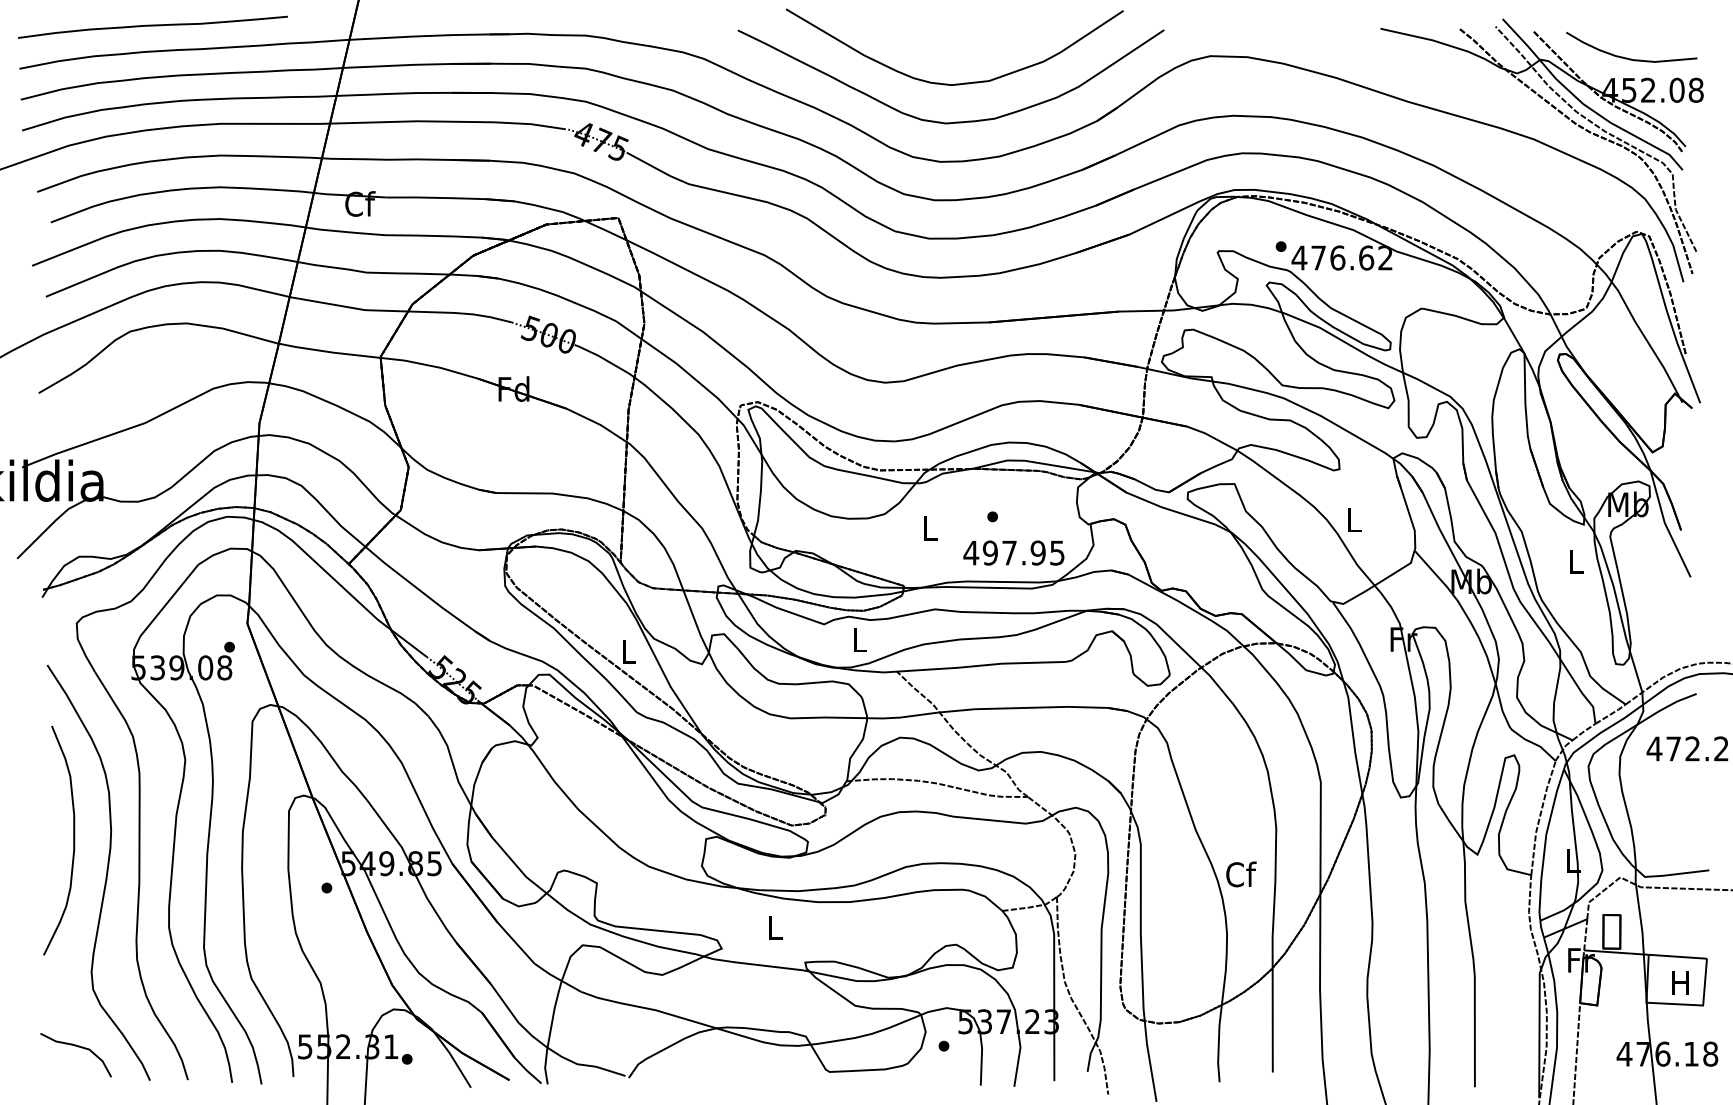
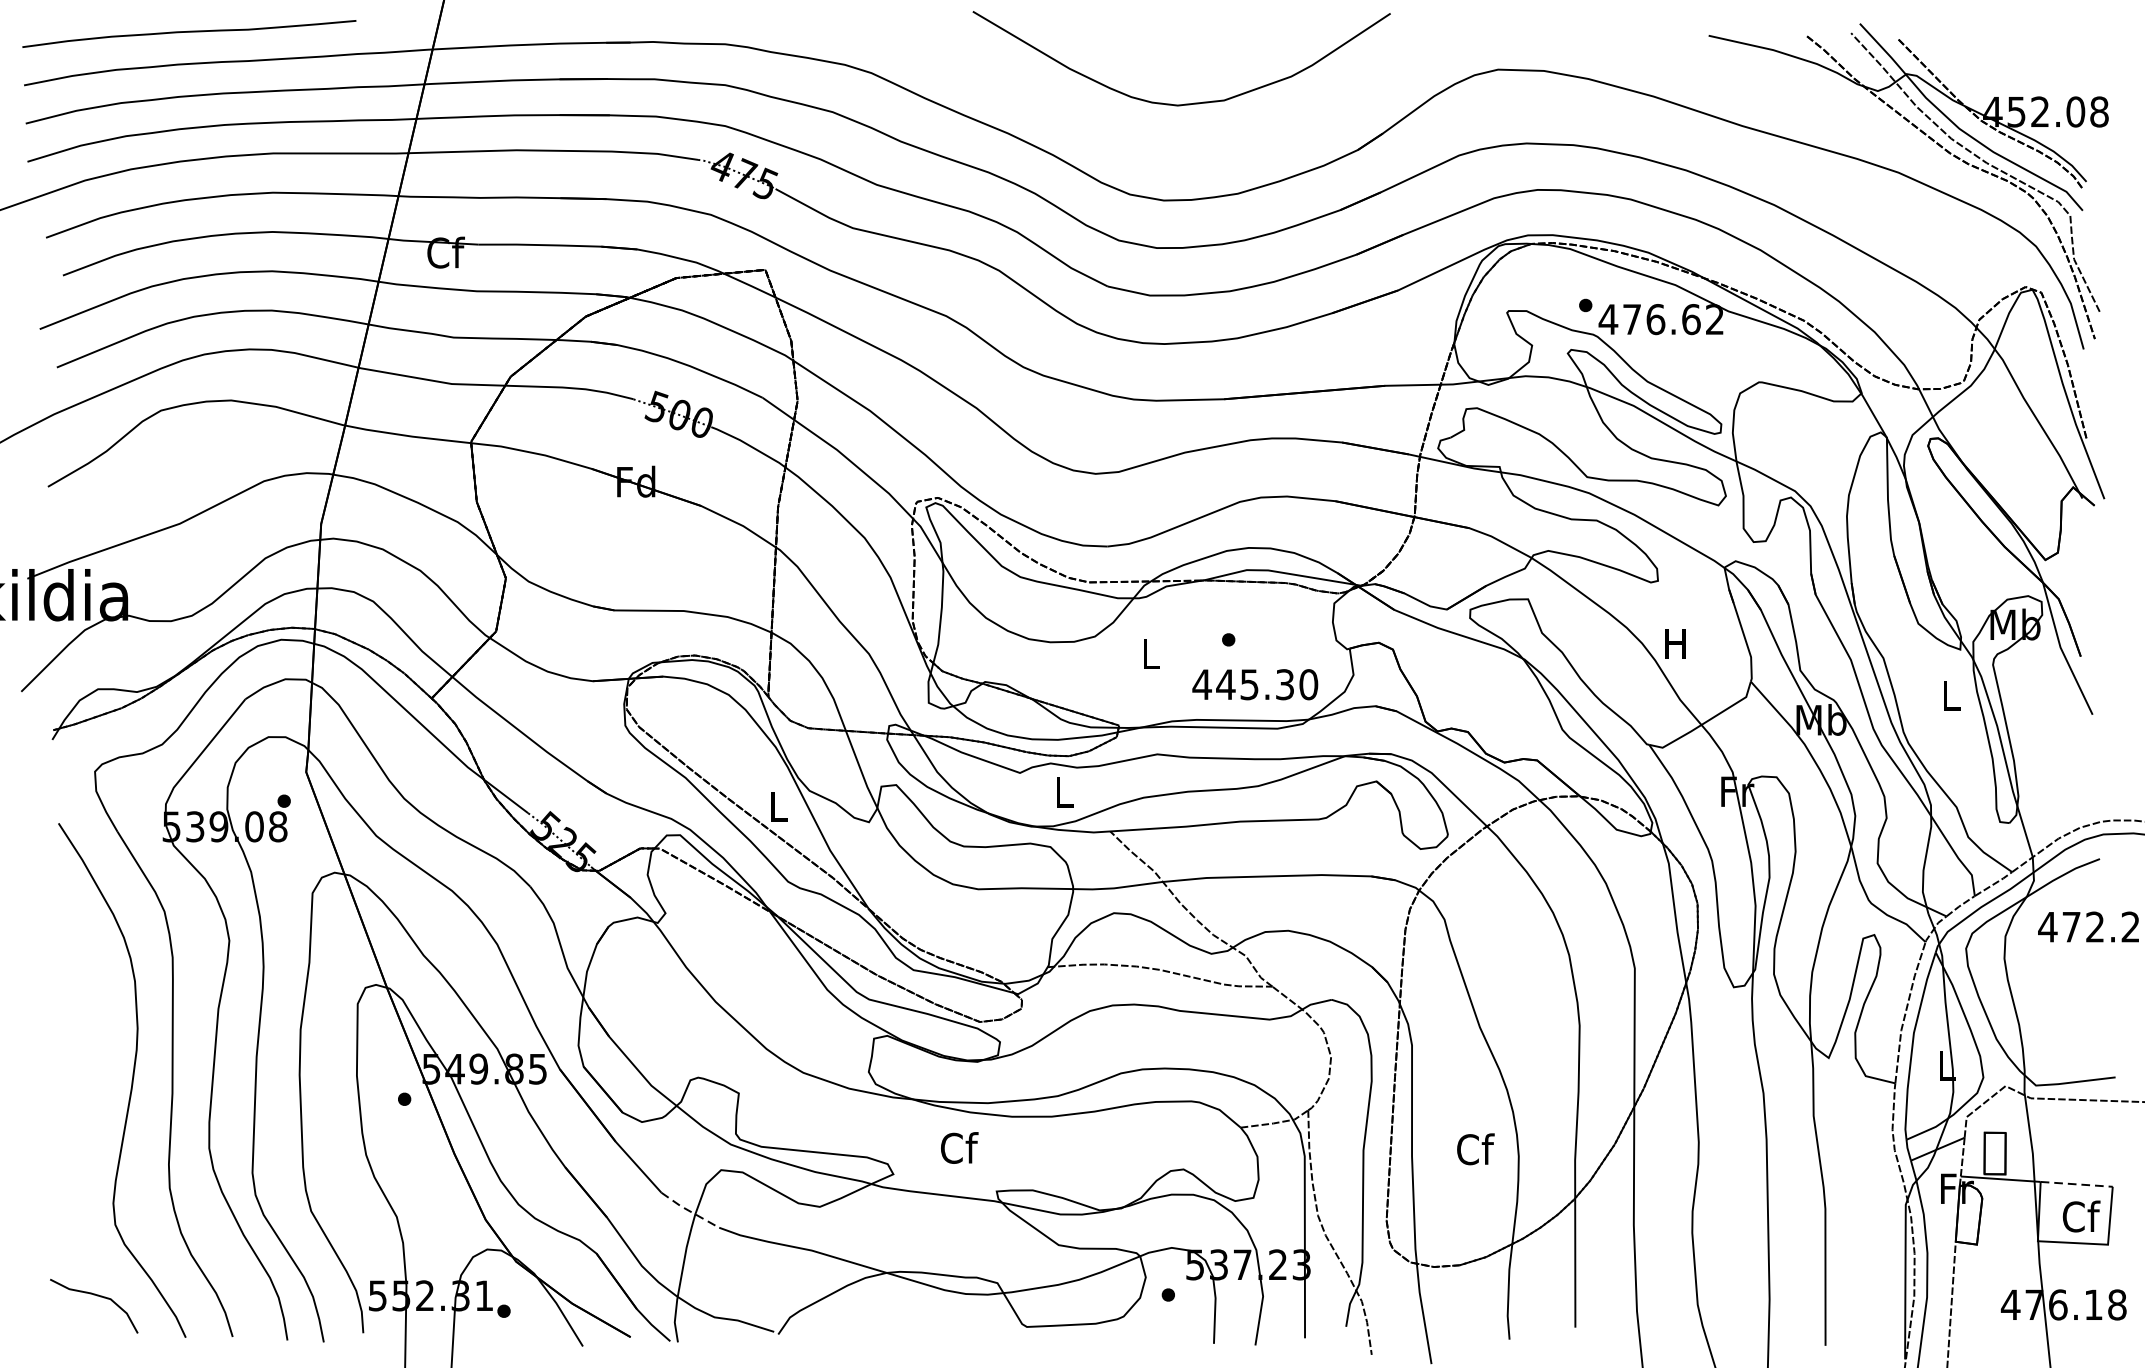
curve: (1627, 57) -> (2014, 71), removed
curve: (955, 121) -> (1182, 150), removed
text: (1353, 519) -> (1675, 643), L -> H
text: (1023, 552) -> (1266, 684), 497.95 -> 445.30
curve: (73, 840) -> (91, 1040), removed
text: (1241, 874) -> (1475, 1149), moved
text: (775, 927) -> (959, 1148), L -> Cf
line: (1678, 956) -> (2077, 1184), solid -> dashed
line: (556, 978) -> (688, 1211), solid -> dashed
text: (1681, 982) -> (2081, 1216), H -> Cf

